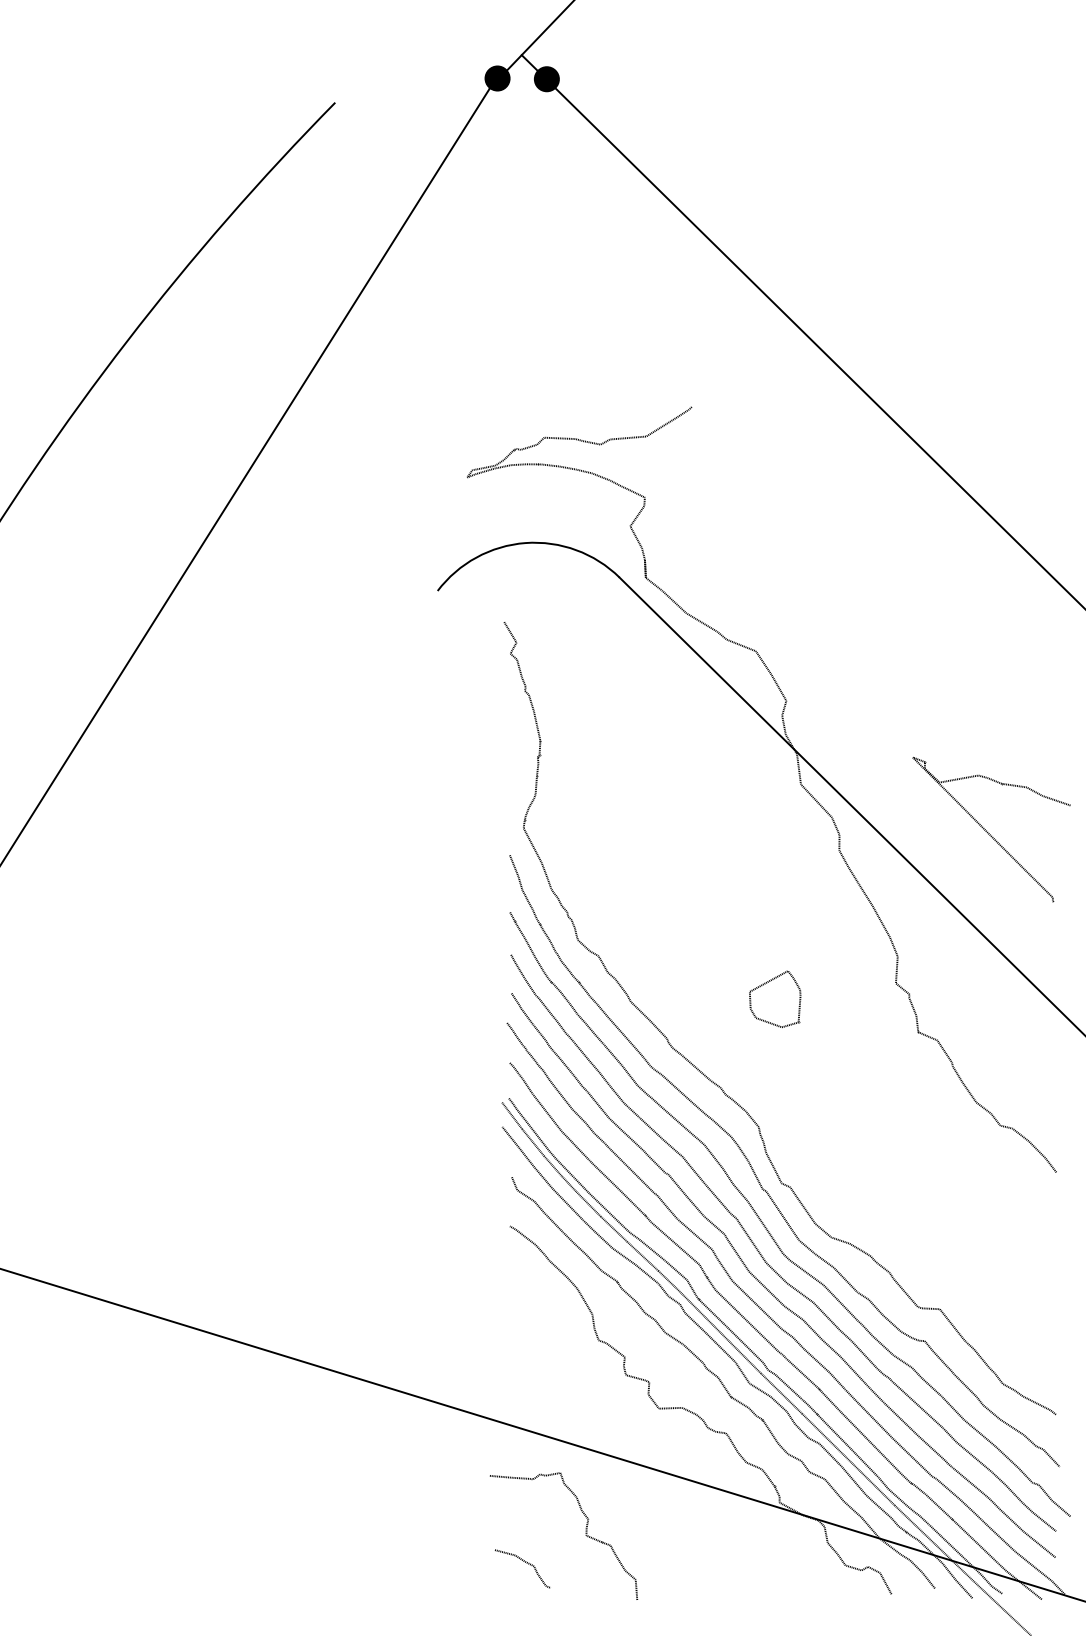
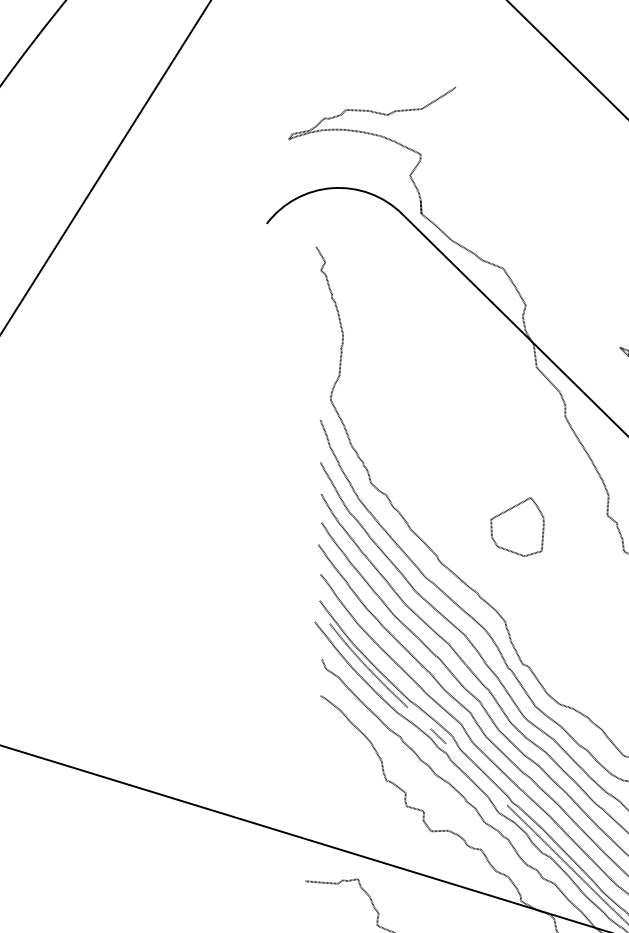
part: (775, 999) -> (517, 527), size x1.4
line: (512, 1115) -> (322, 613), removed
line: (642, 1255) -> (419, 717), removed
line: (719, 1331) -> (476, 774), removed

